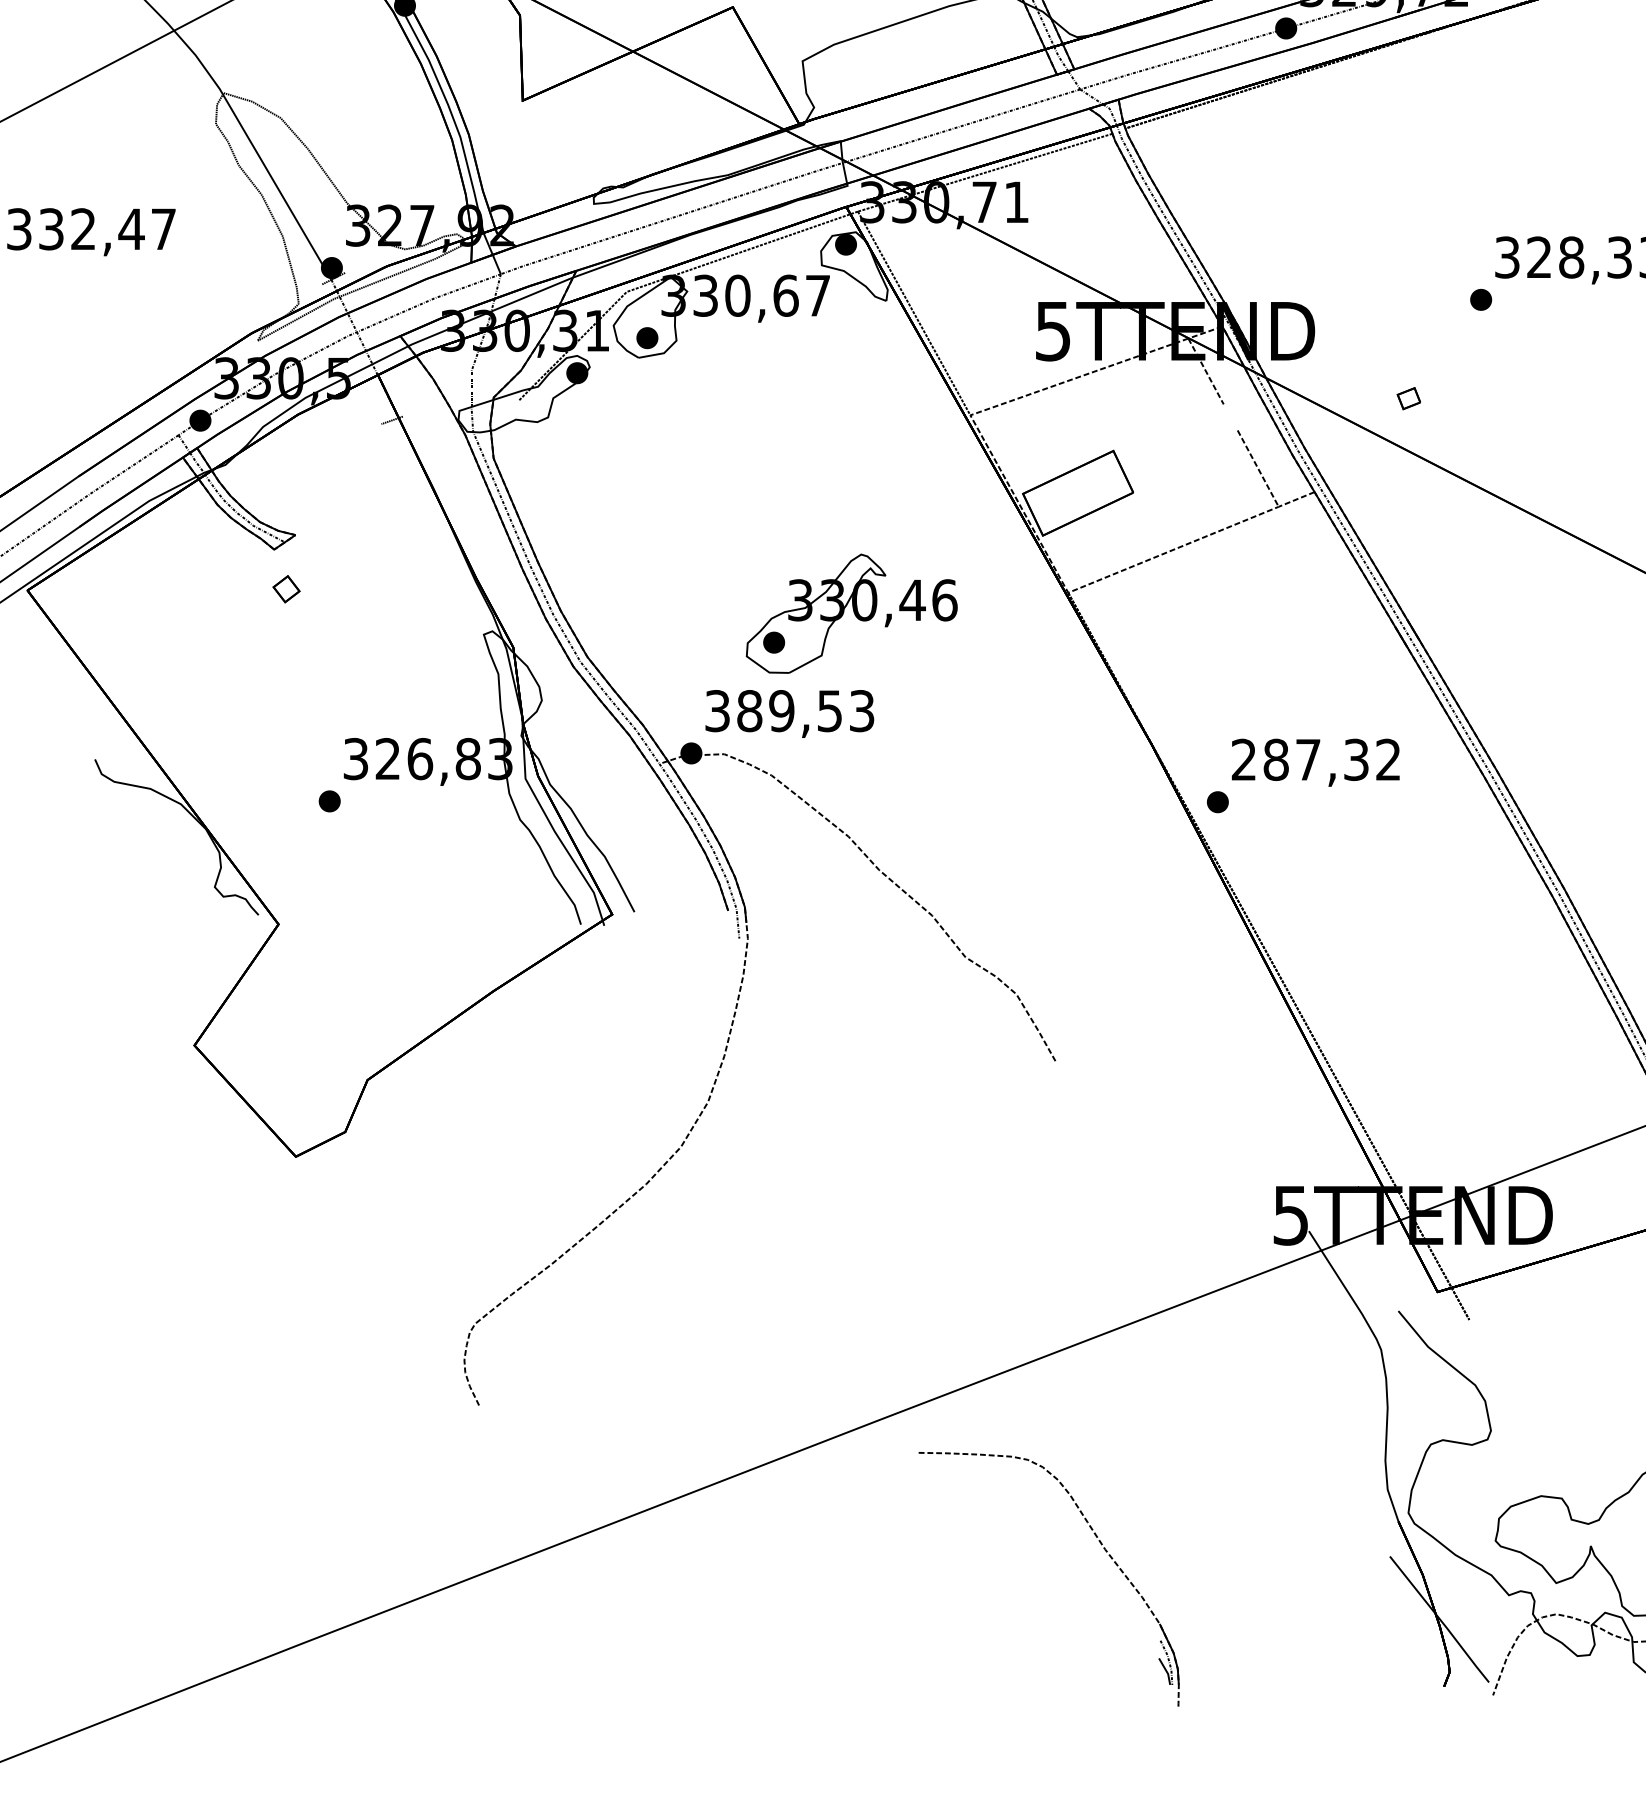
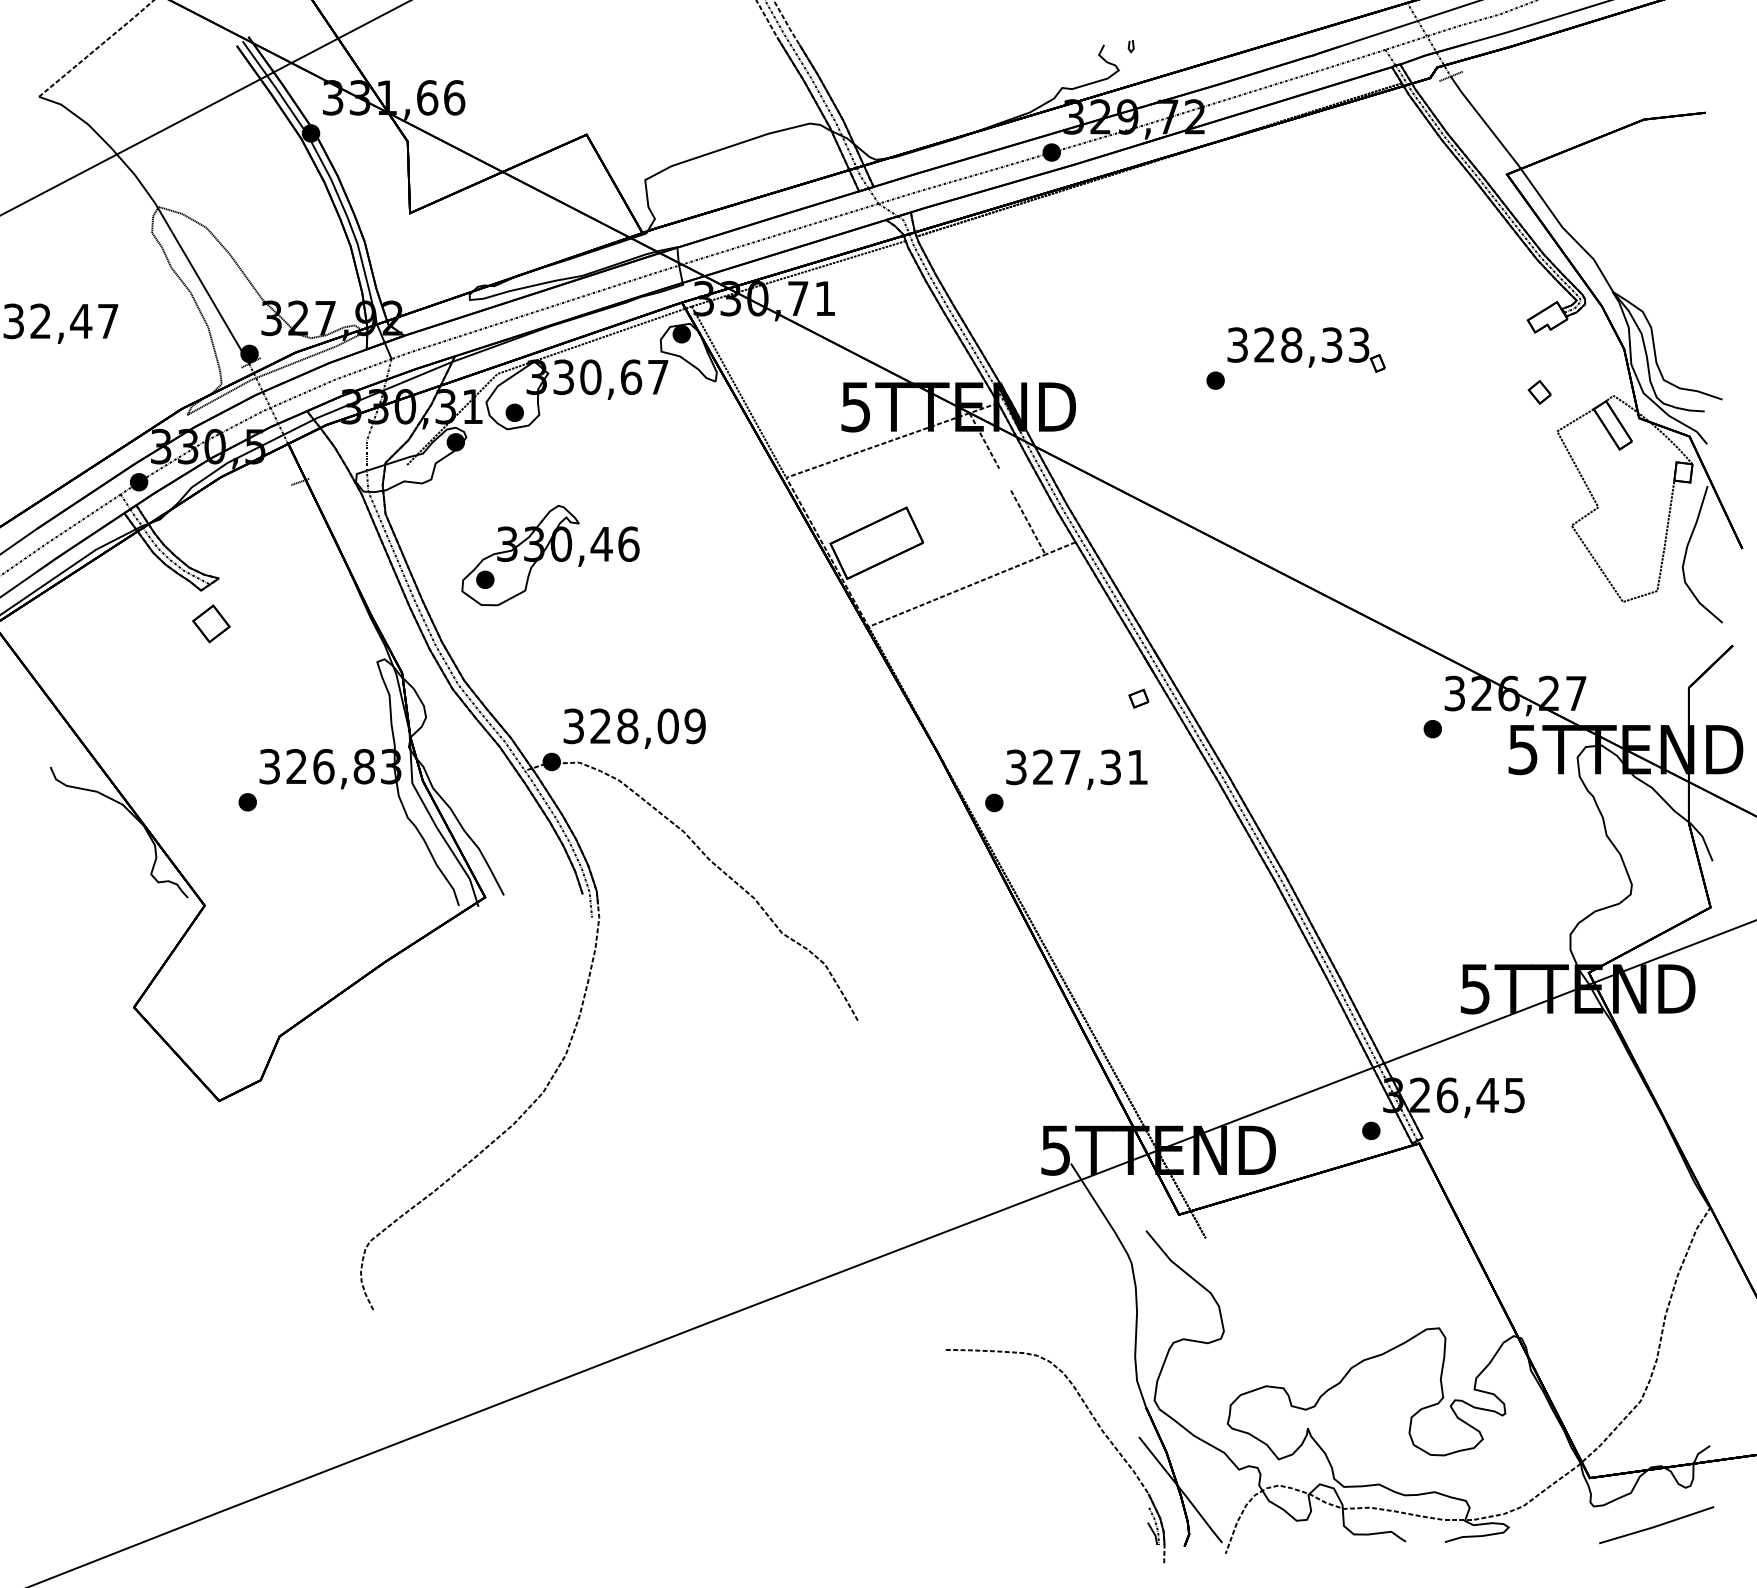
part: (1408, 398) -> (1138, 698), moved
part: (286, 588) -> (211, 623), size x1.67
part: (851, 613) -> (550, 555), moved
text: (805, 711) -> (647, 726), 389,53 -> 328,09
text: (1315, 760) -> (1076, 767), 287,32 -> 327,31
part: (1099, 1542) -> (1097, 1425), moved

